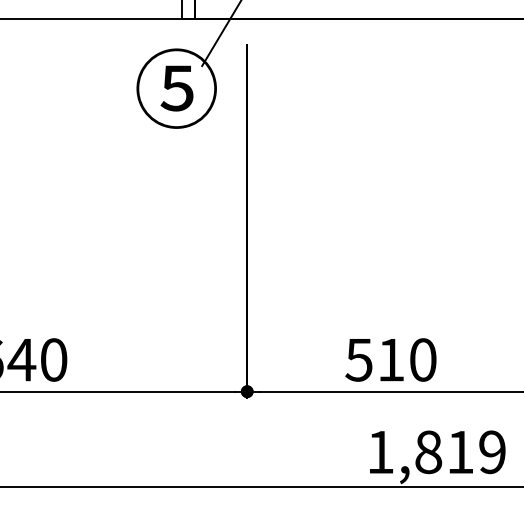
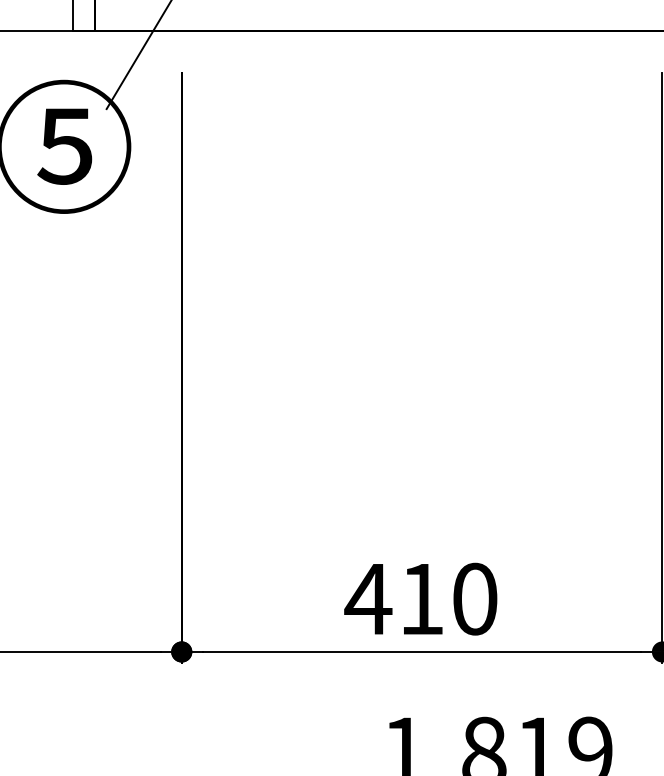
text: (358, 360) -> (367, 599), 510 -> 410

